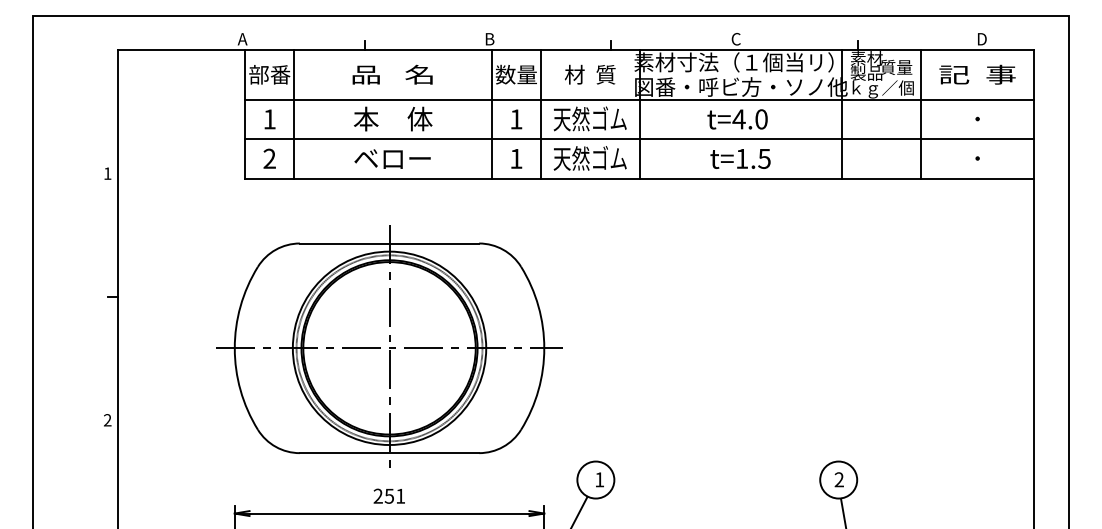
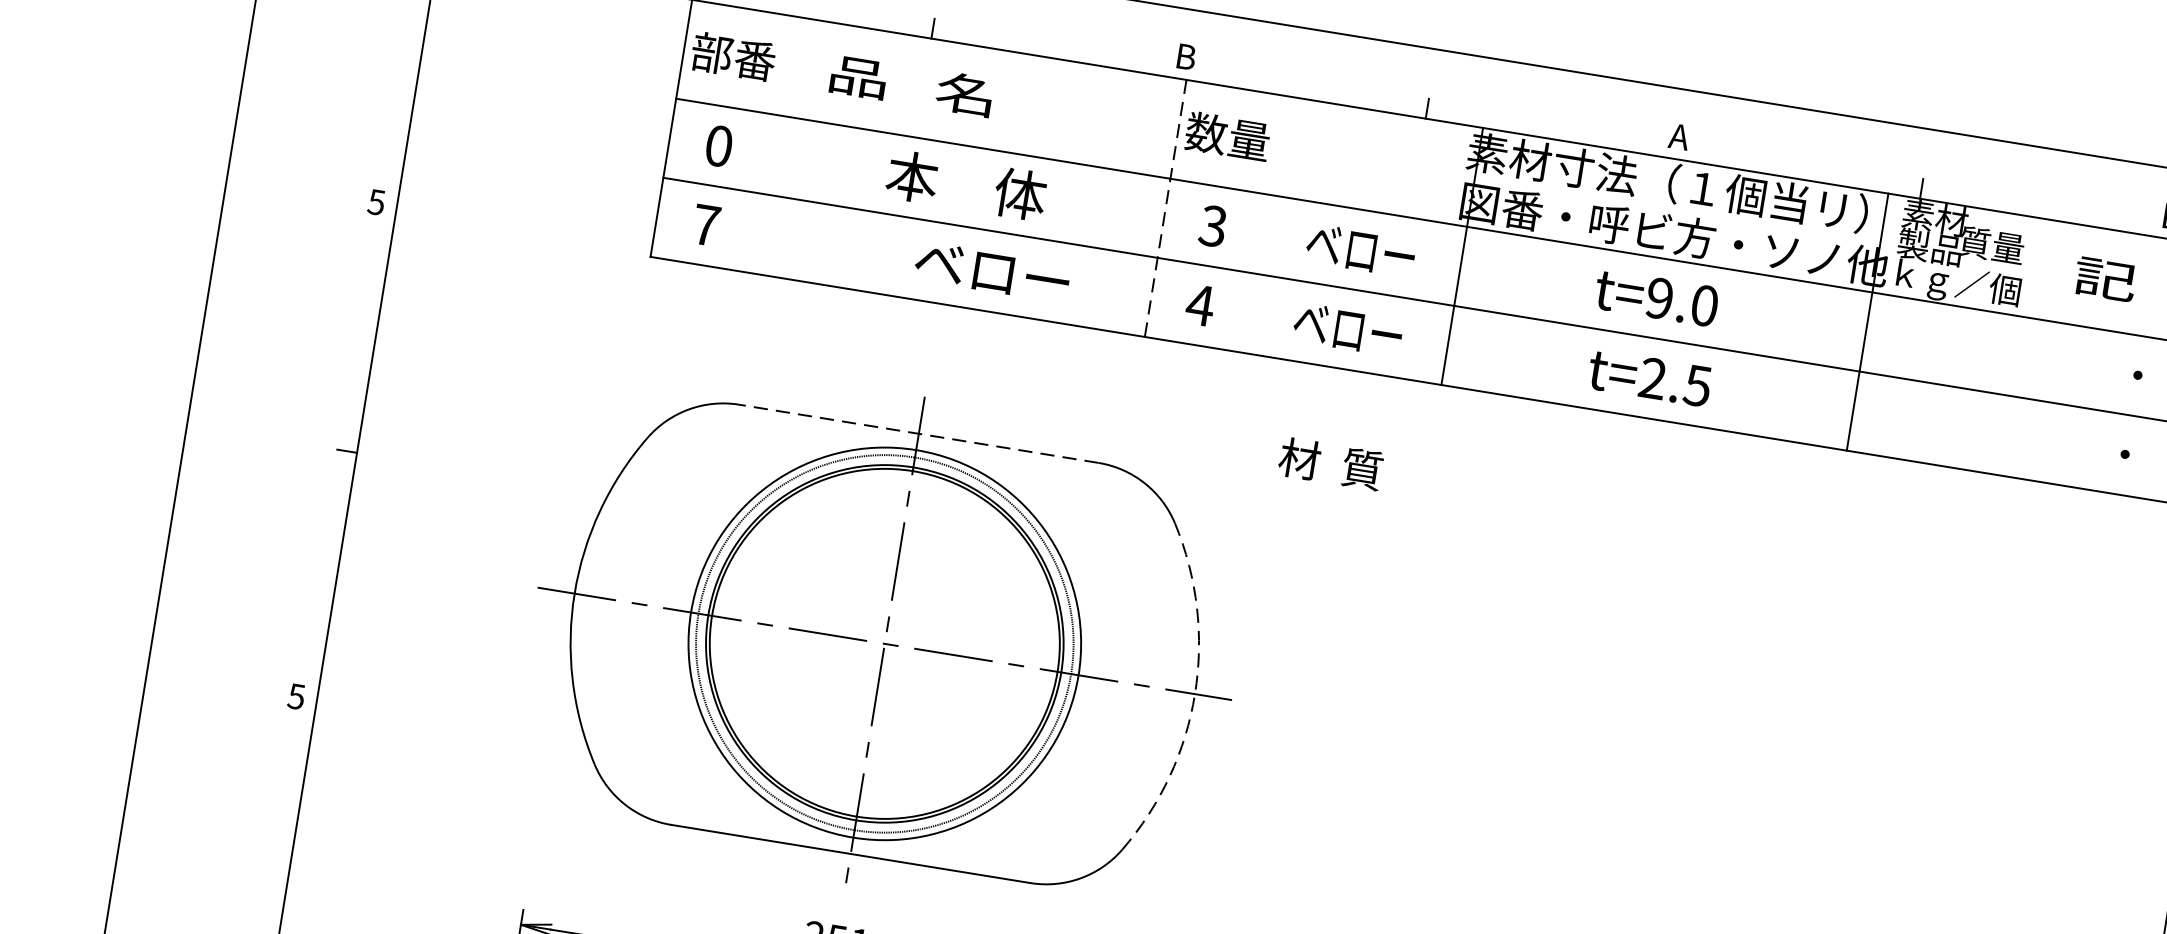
text: (735, 39) -> (1678, 137), C -> A
text: (392, 74) -> (911, 85), moved
text: (589, 74) -> (1329, 463), moved
line: (294, 114) -> (770, 144), removed
line: (491, 114) -> (1165, 208), solid -> dashed
line: (541, 114) -> (1265, 224), removed
line: (920, 114) -> (2024, 347), removed
text: (589, 118) -> (1360, 248), 天然ゴム -> ベロー
text: (269, 119) -> (718, 146), 1 -> 0
text: (516, 119) -> (1213, 226), 1 -> 3
text: (738, 119) -> (1658, 298), t=4.0 -> t=9.0
text: (269, 158) -> (705, 224), 2 -> 7
text: (392, 158) -> (992, 270), moved
text: (516, 158) -> (1200, 304), 1 -> 4
text: (589, 158) -> (1347, 328), 天然ゴム -> ベロー
text: (742, 158) -> (1653, 378), t=1.5 -> t=2.5
text: (107, 173) -> (376, 201), 1 -> 5
line: (389, 243) -> (918, 433), solid -> dashed
arc: (544, 348) -> (1195, 694), solid -> dashed
text: (107, 420) -> (296, 696), 2 -> 5

